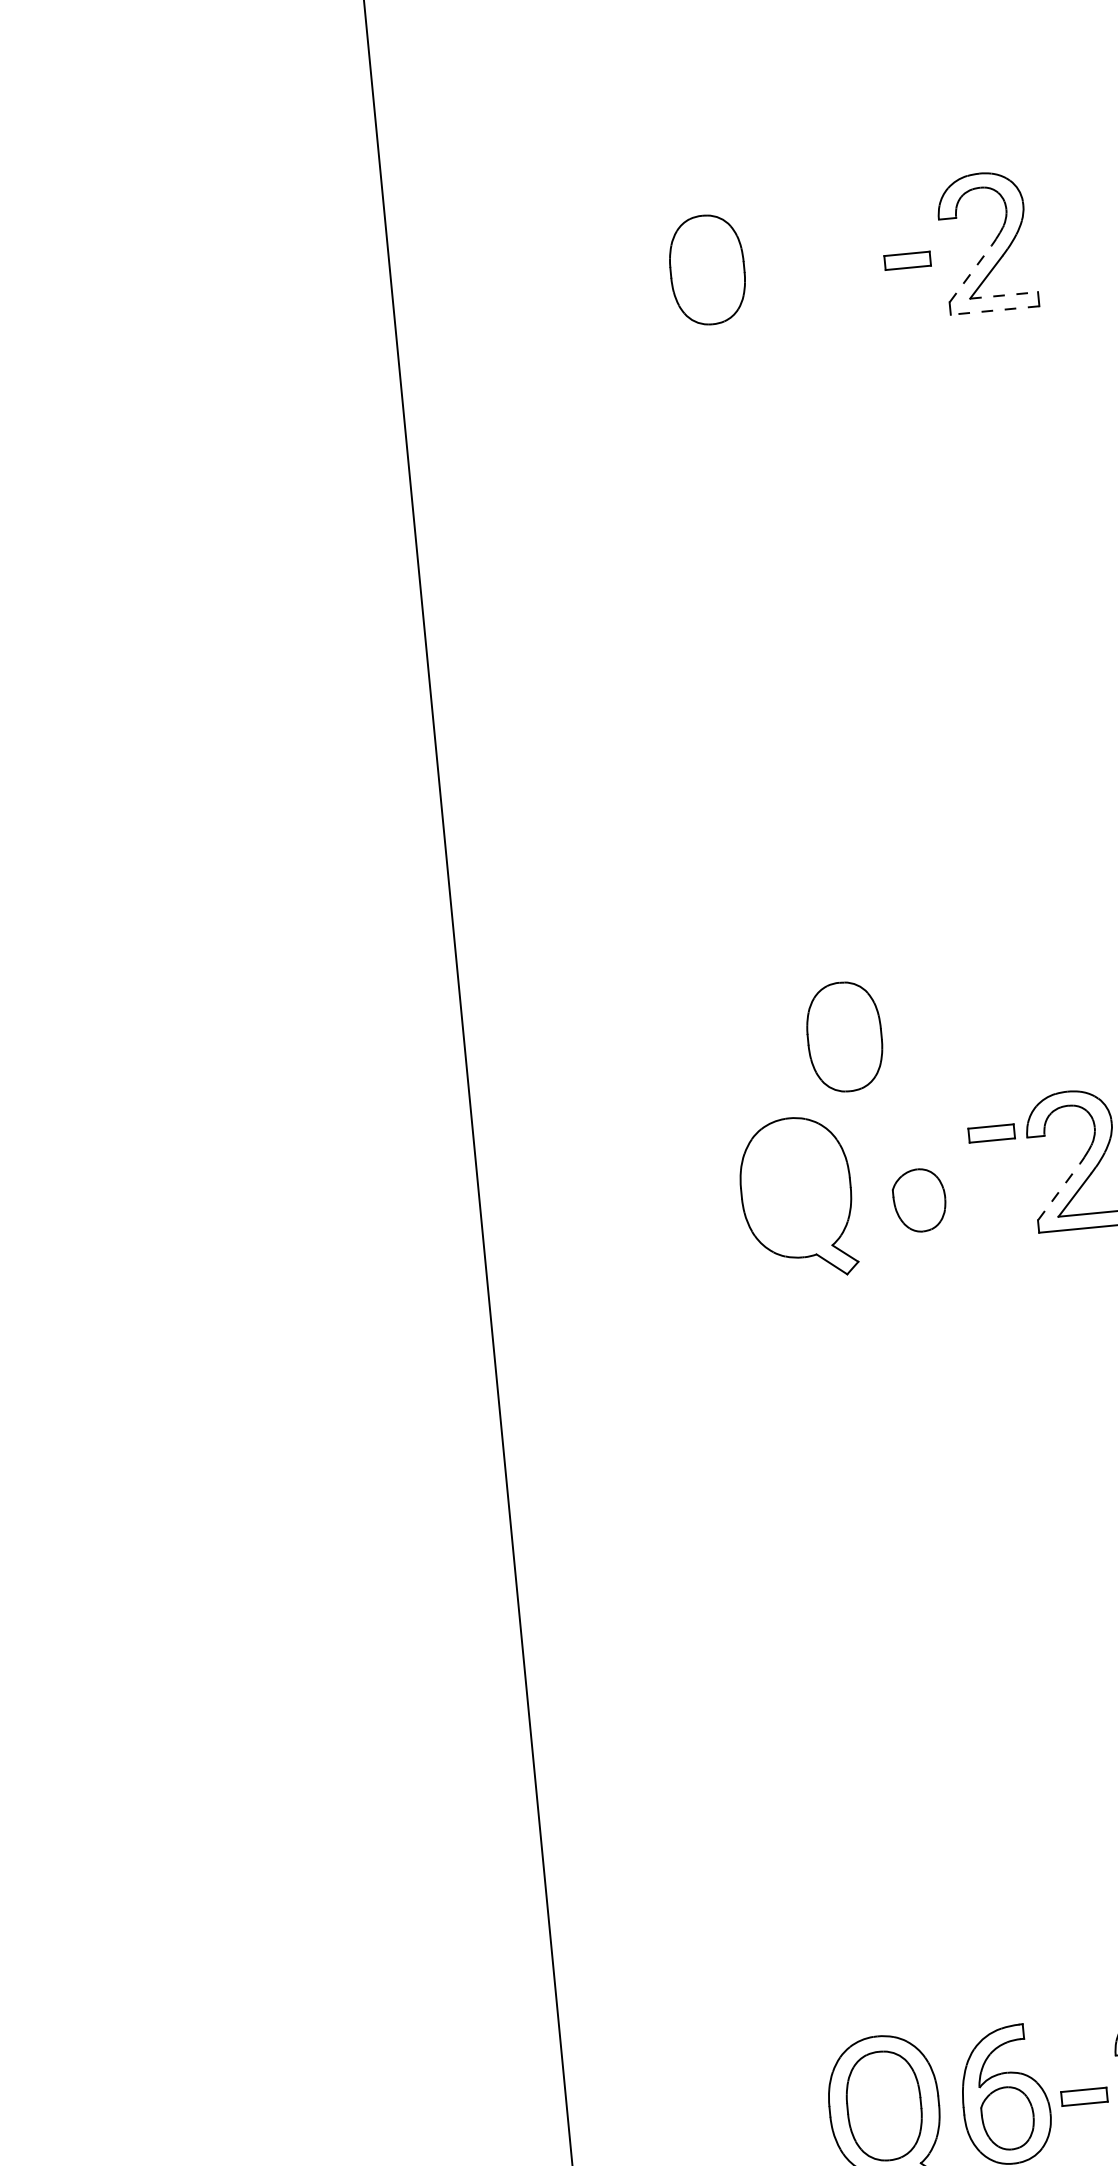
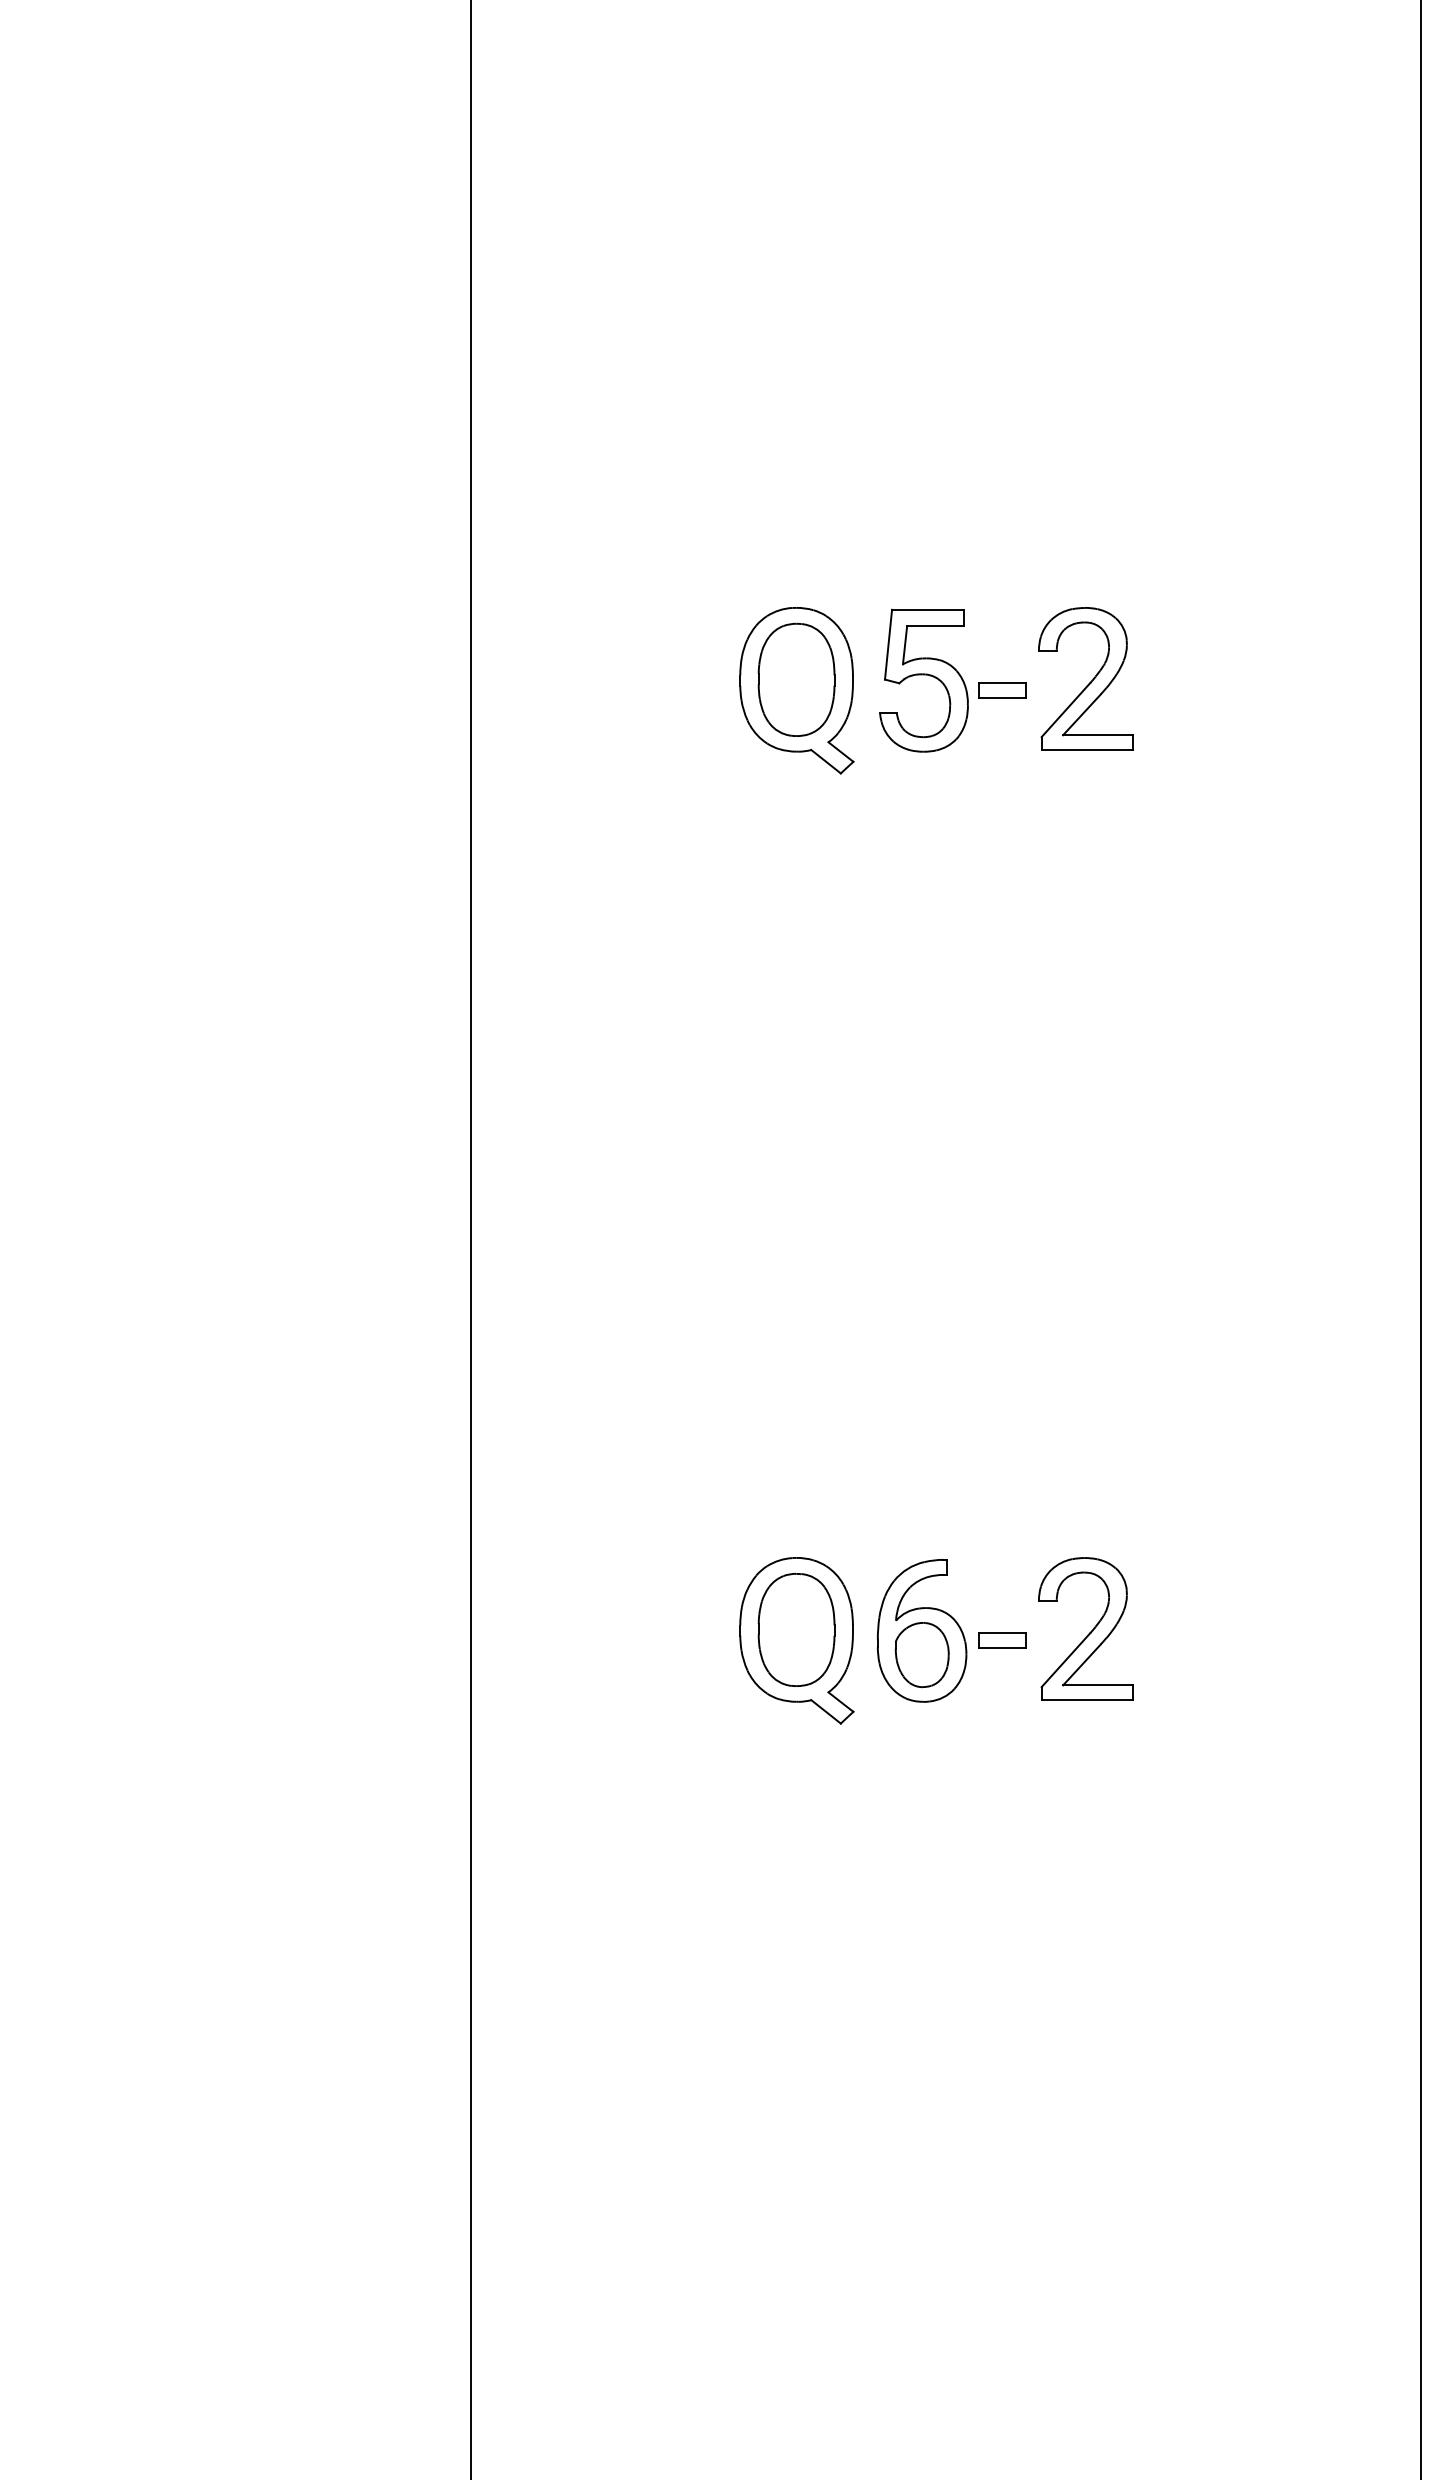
part: (830, 258) -> (923, 680), added
line: (971, 273) -> (1066, 709), dashed -> solid
part: (708, 280) -> (796, 690), added
line: (1004, 295) -> (1098, 735), dashed -> solid
line: (995, 310) -> (1087, 749), dashed -> solid
part: (844, 1036) -> (796, 1629), moved
part: (991, 1133) -> (1002, 1640), moved
part: (917, 1176) -> (922, 1630), added
line: (1059, 1191) -> (1066, 1659), dashed -> solid

